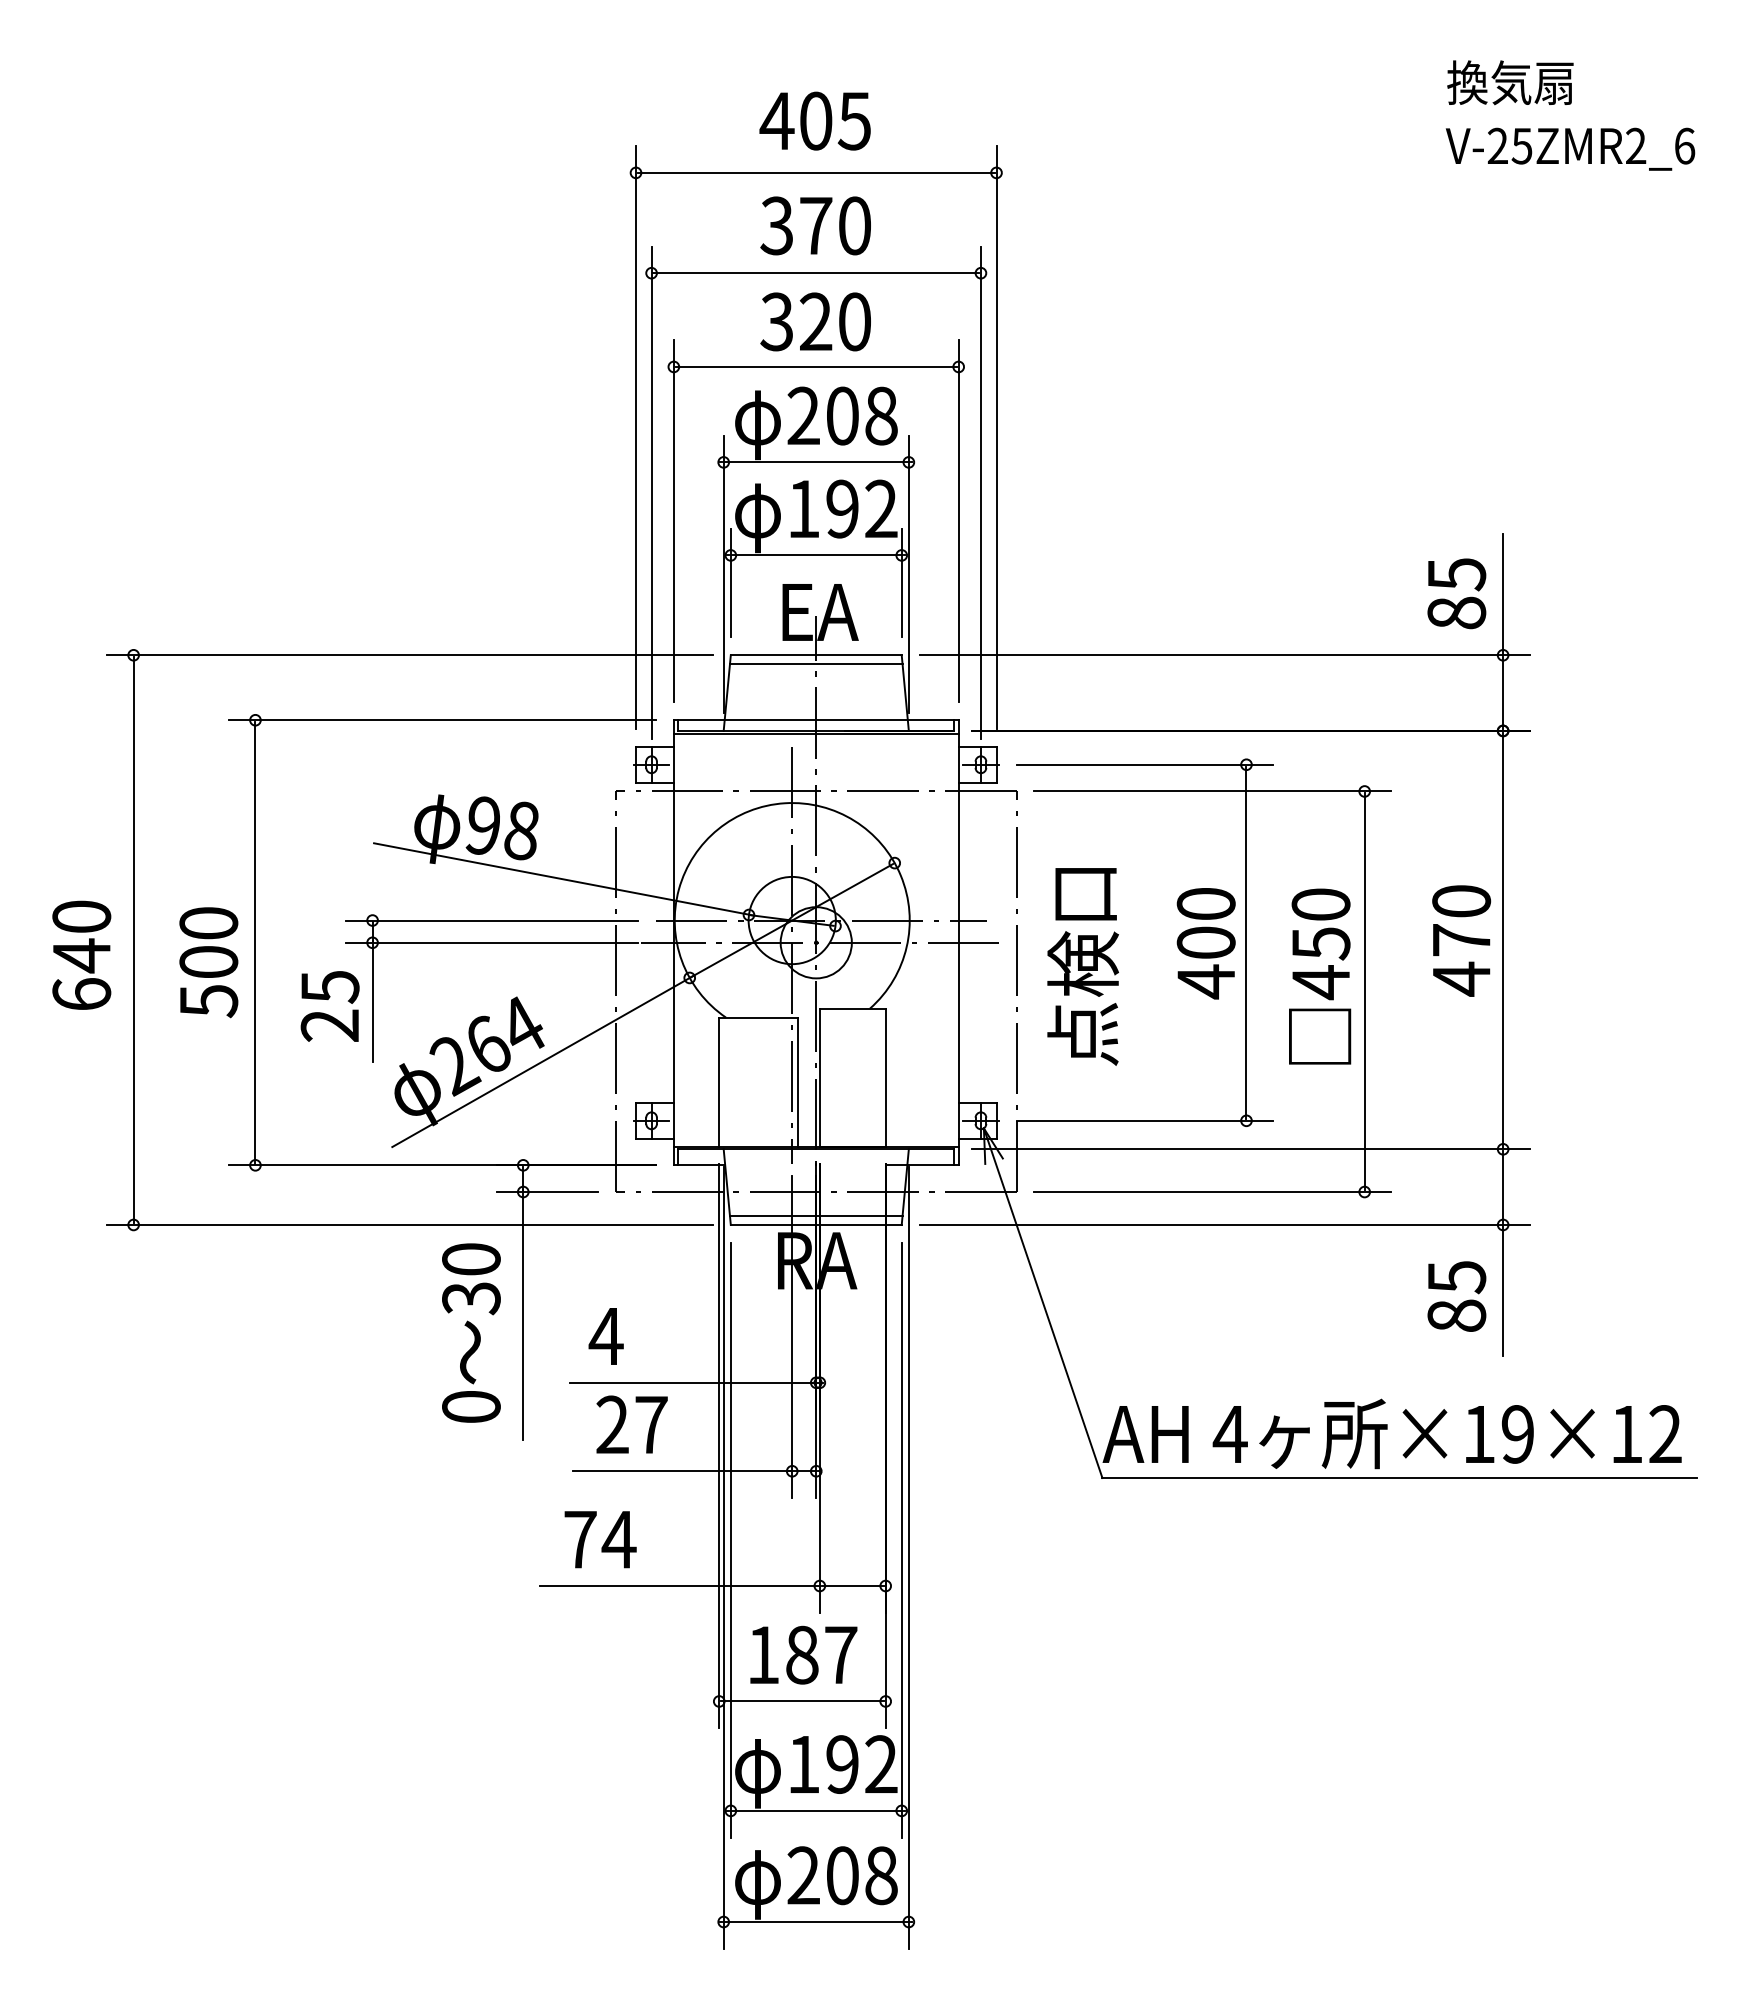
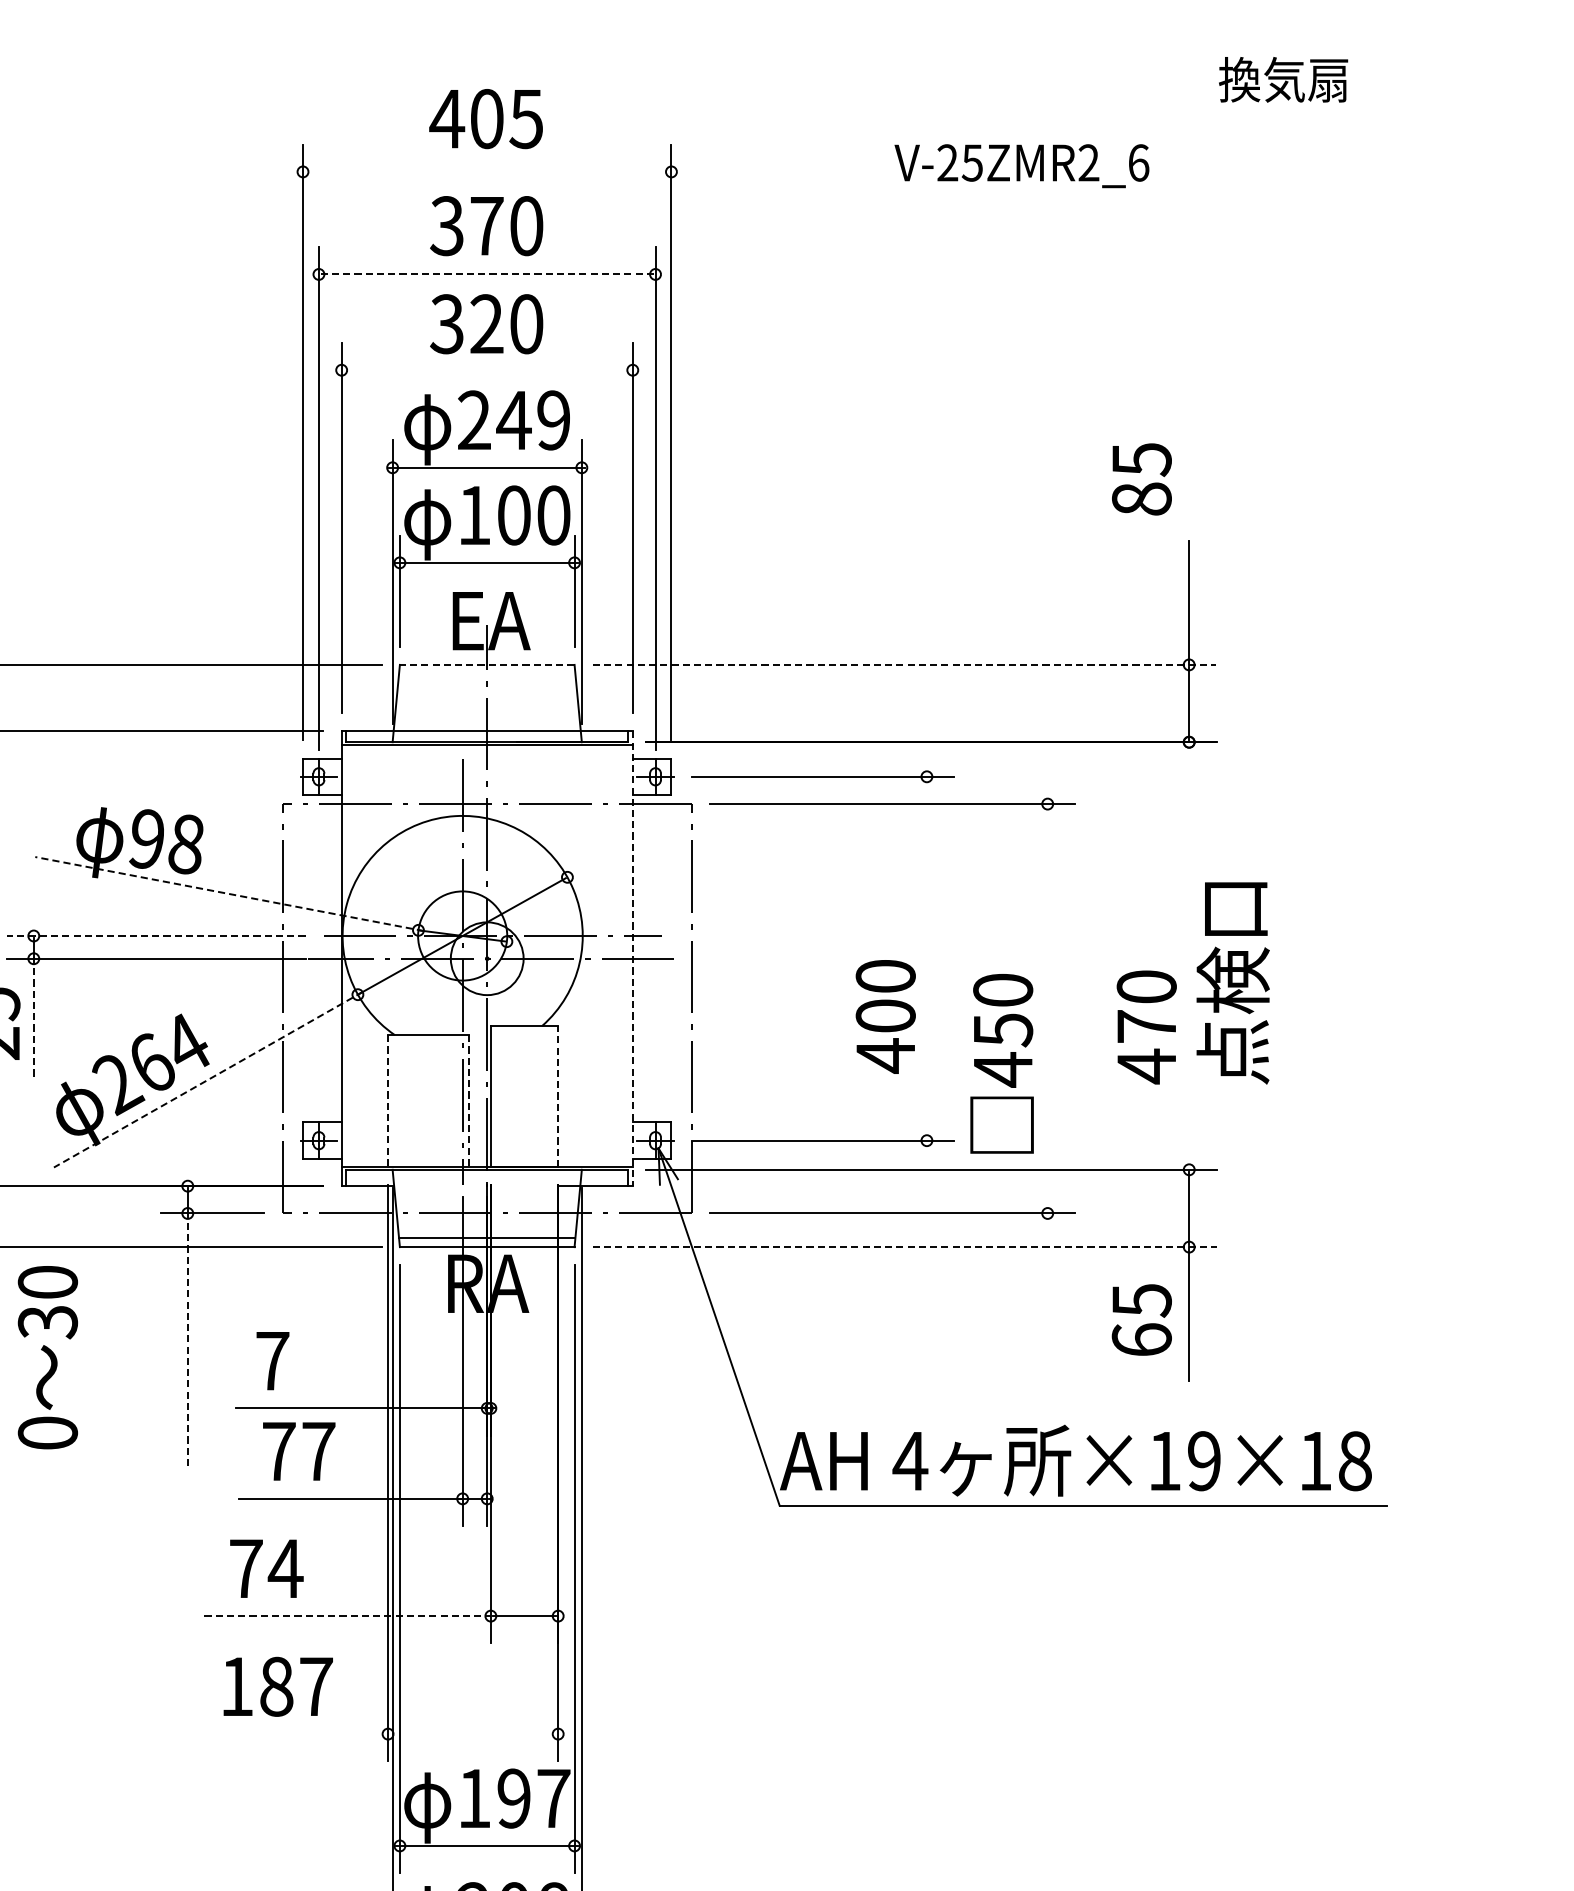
text: (1510, 82) -> (1283, 79), moved
text: (1570, 148) -> (1021, 165), moved
line: (815, 172) -> (486, 171), removed
line: (816, 273) -> (487, 274), solid -> dashed
line: (815, 366) -> (486, 369), removed
text: (860, 415) -> (532, 419), 208 -> 249
text: (861, 508) -> (533, 514), 192 -> 100
text: (1456, 593) -> (1141, 479), moved
line: (815, 655) -> (486, 665), solid -> dashed
line: (1225, 655) -> (905, 665), solid -> dashed
line: (815, 664) -> (486, 674), removed
line: (564, 879) -> (229, 894), solid -> dashed
line: (491, 920) -> (155, 935), solid -> dashed
line: (1503, 939) -> (1189, 955), removed
text: (1461, 940) -> (1146, 1026), moved
line: (958, 942) -> (632, 958), solid -> dashed
line: (1246, 942) -> (926, 958), removed
text: (1205, 943) -> (885, 1016), moved
text: (1082, 966) -> (1232, 982), moved
text: (1320, 976) -> (1002, 1063), moved
line: (1364, 991) -> (1047, 1008), removed
line: (372, 1001) -> (33, 1018), solid -> dashed
line: (543, 1061) -> (208, 1080), solid -> dashed
line: (885, 1077) -> (557, 1096), solid -> dashed
line: (719, 1082) -> (388, 1101), solid -> dashed
line: (798, 1082) -> (469, 1101), solid -> dashed
line: (1225, 1224) -> (905, 1246), solid -> dashed
line: (523, 1315) -> (188, 1339), solid -> dashed
text: (1456, 1315) -> (1141, 1339), 85 -> 65
text: (471, 1332) -> (48, 1357), moved
text: (605, 1336) -> (271, 1361), 4 -> 7
text: (612, 1424) -> (278, 1451), 27 -> 77
text: (1665, 1434) -> (1355, 1461), ×19×12 -> ×19×18
line: (680, 1586) -> (348, 1616), solid -> dashed
text: (803, 1654) -> (277, 1686), moved
line: (802, 1701) -> (473, 1734), removed
text: (881, 1763) -> (553, 1797), 192 -> 197

